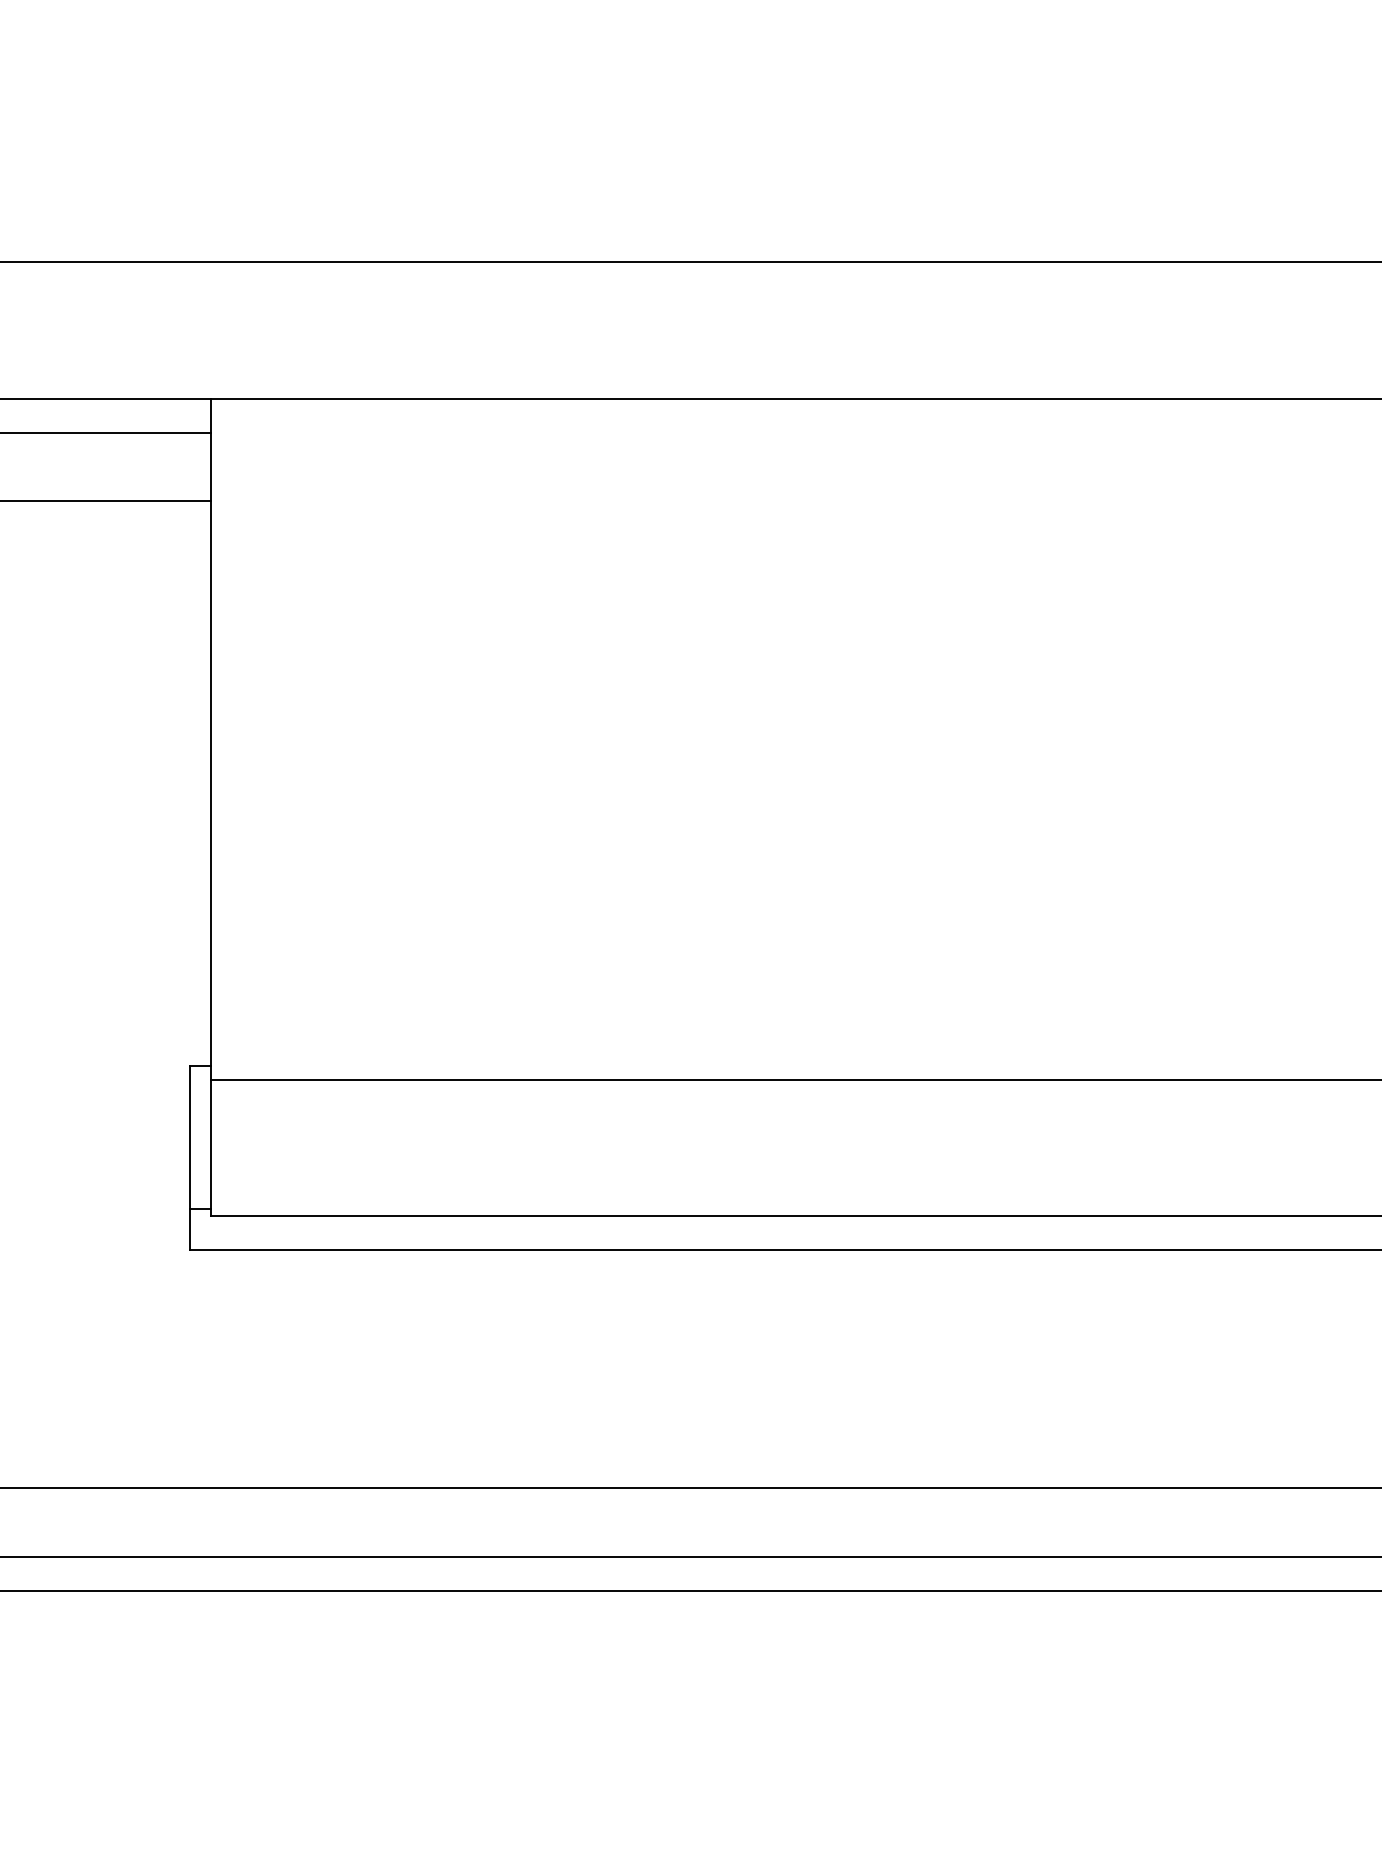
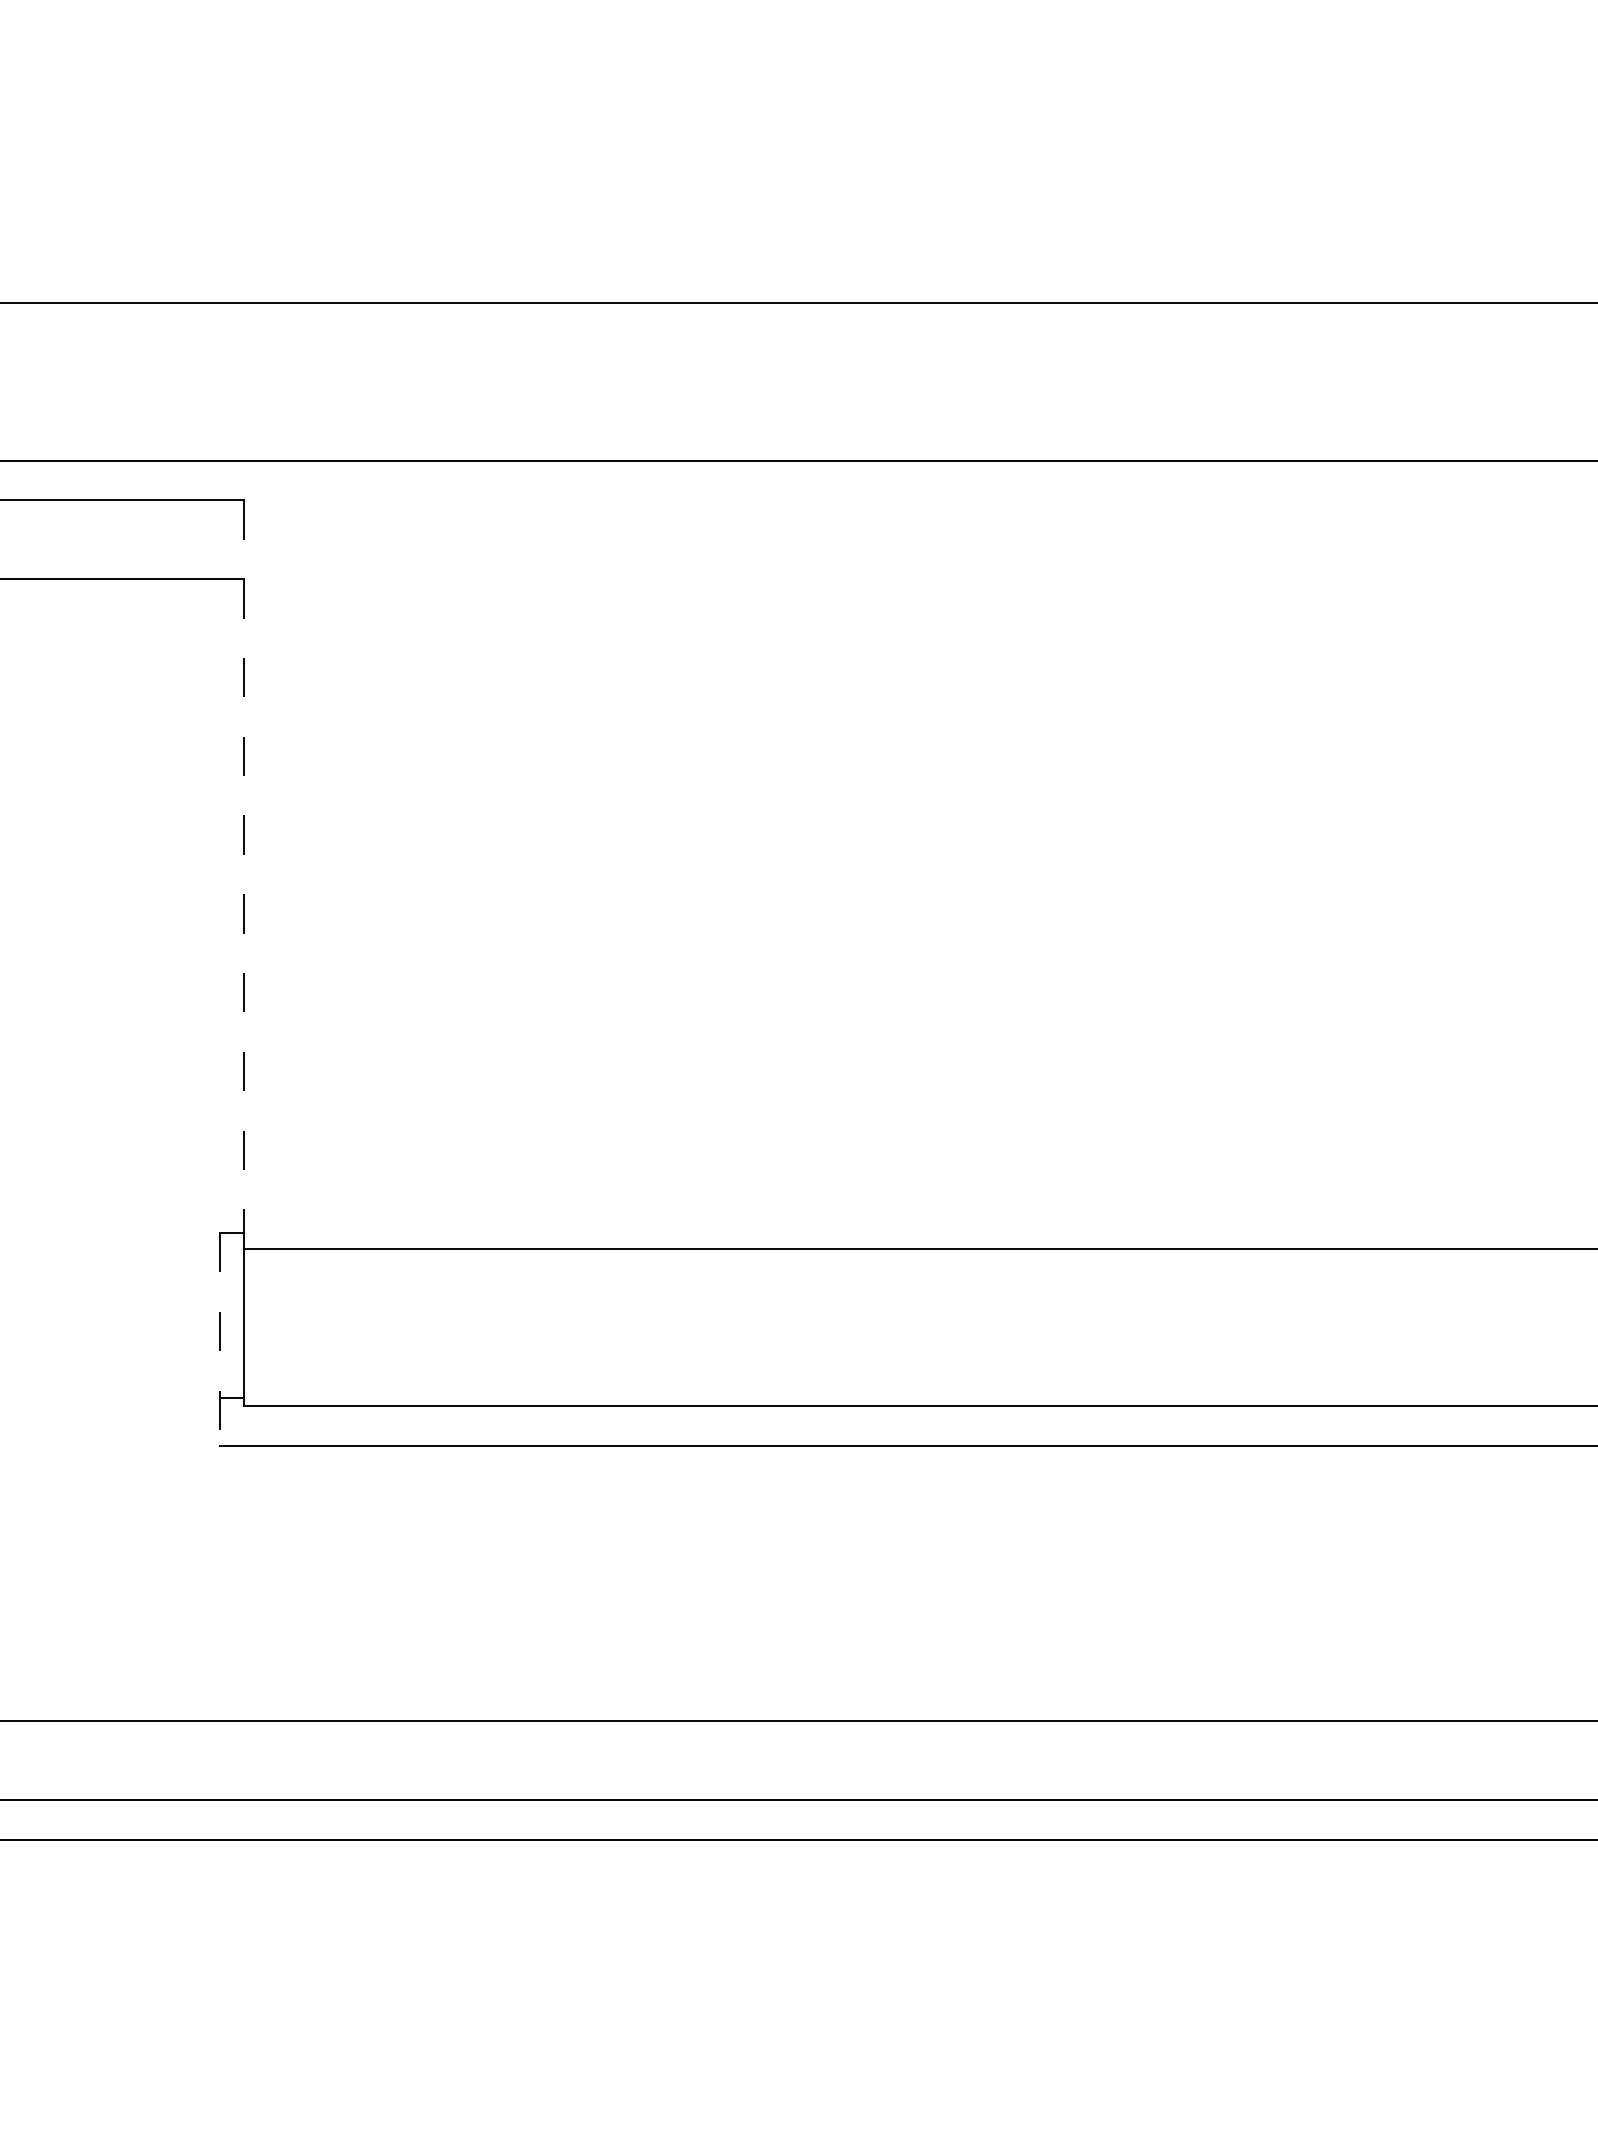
line: (210, 738) -> (243, 854), solid -> dashed
line: (189, 1158) -> (219, 1339), solid -> dashed

